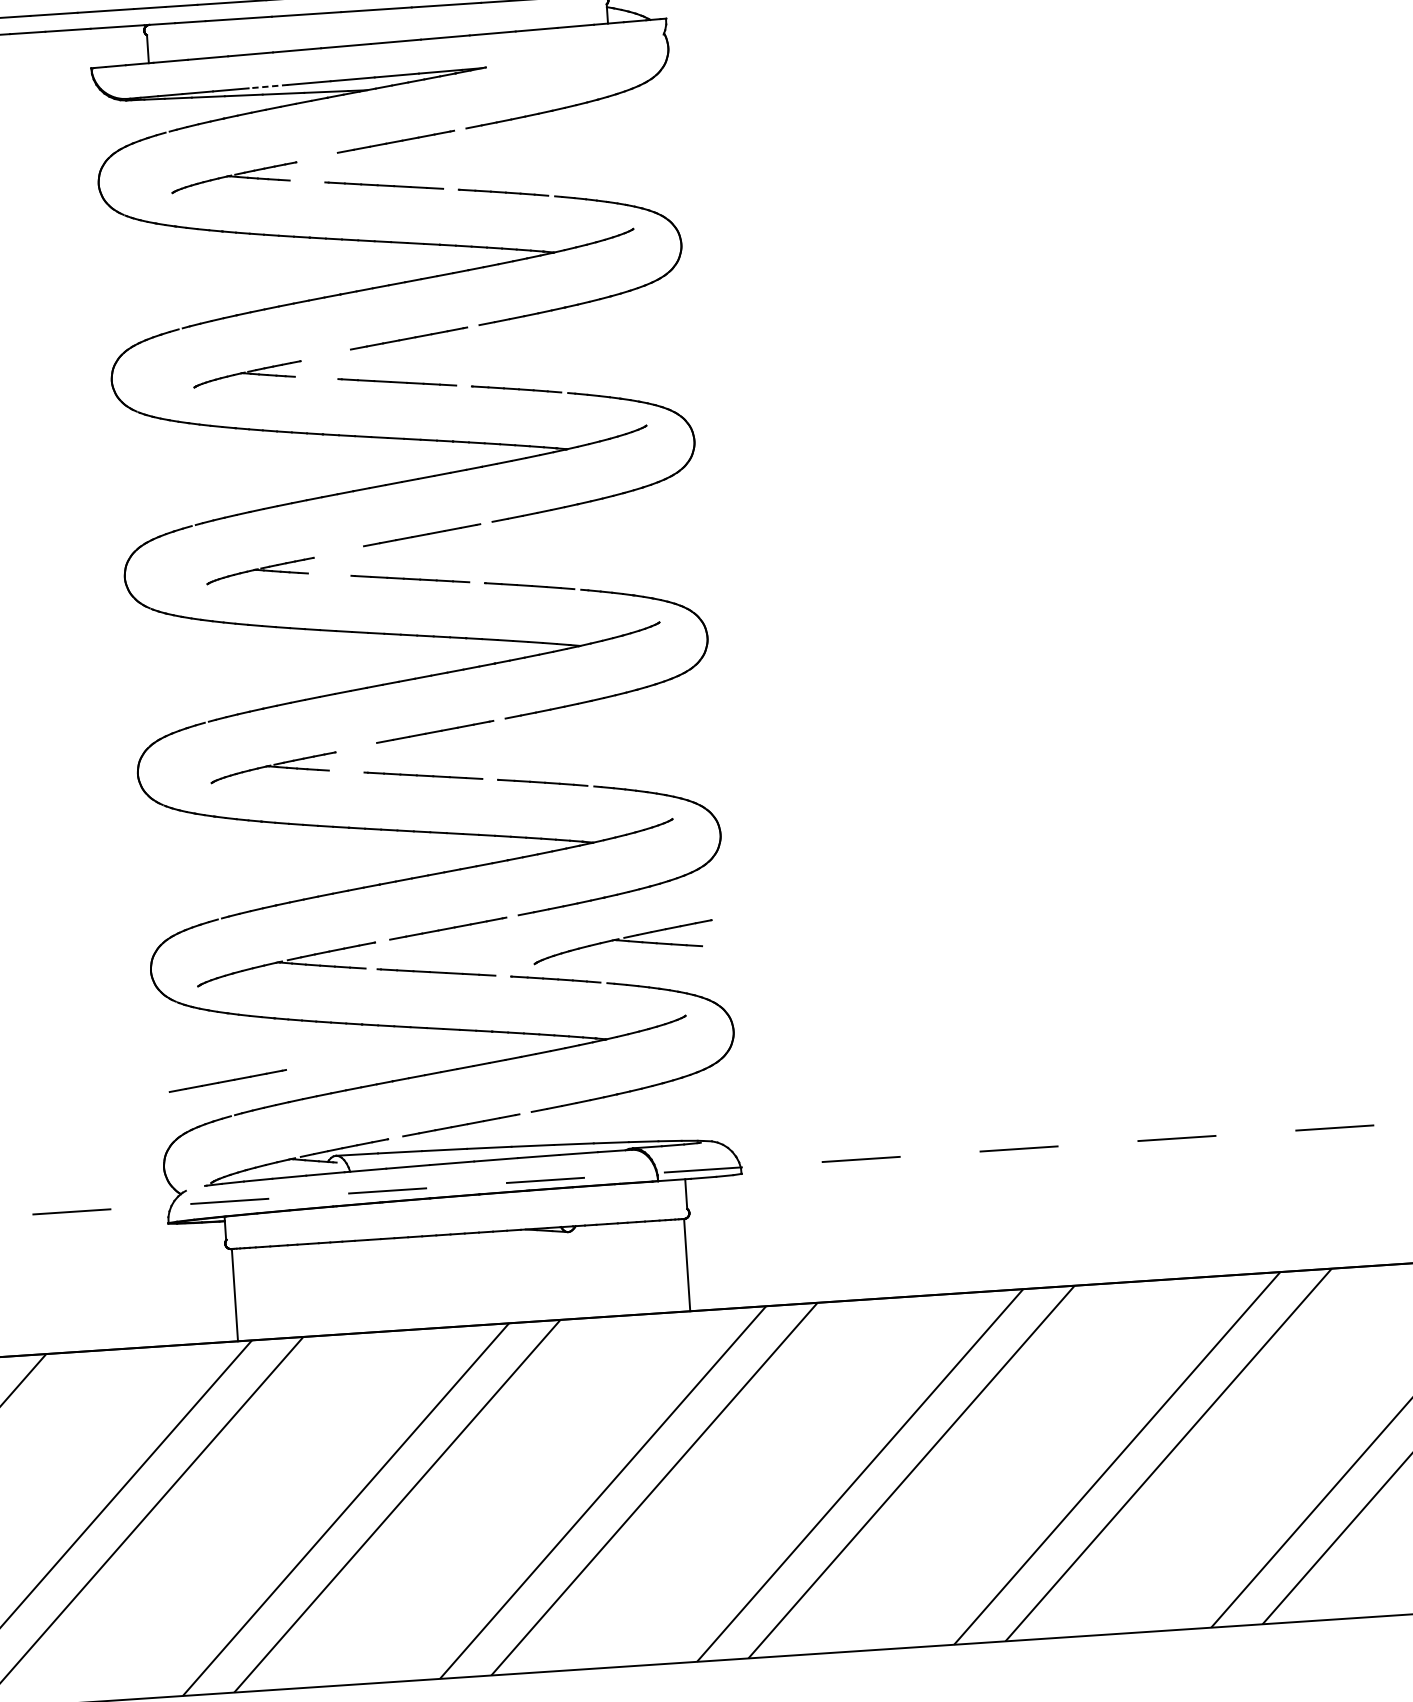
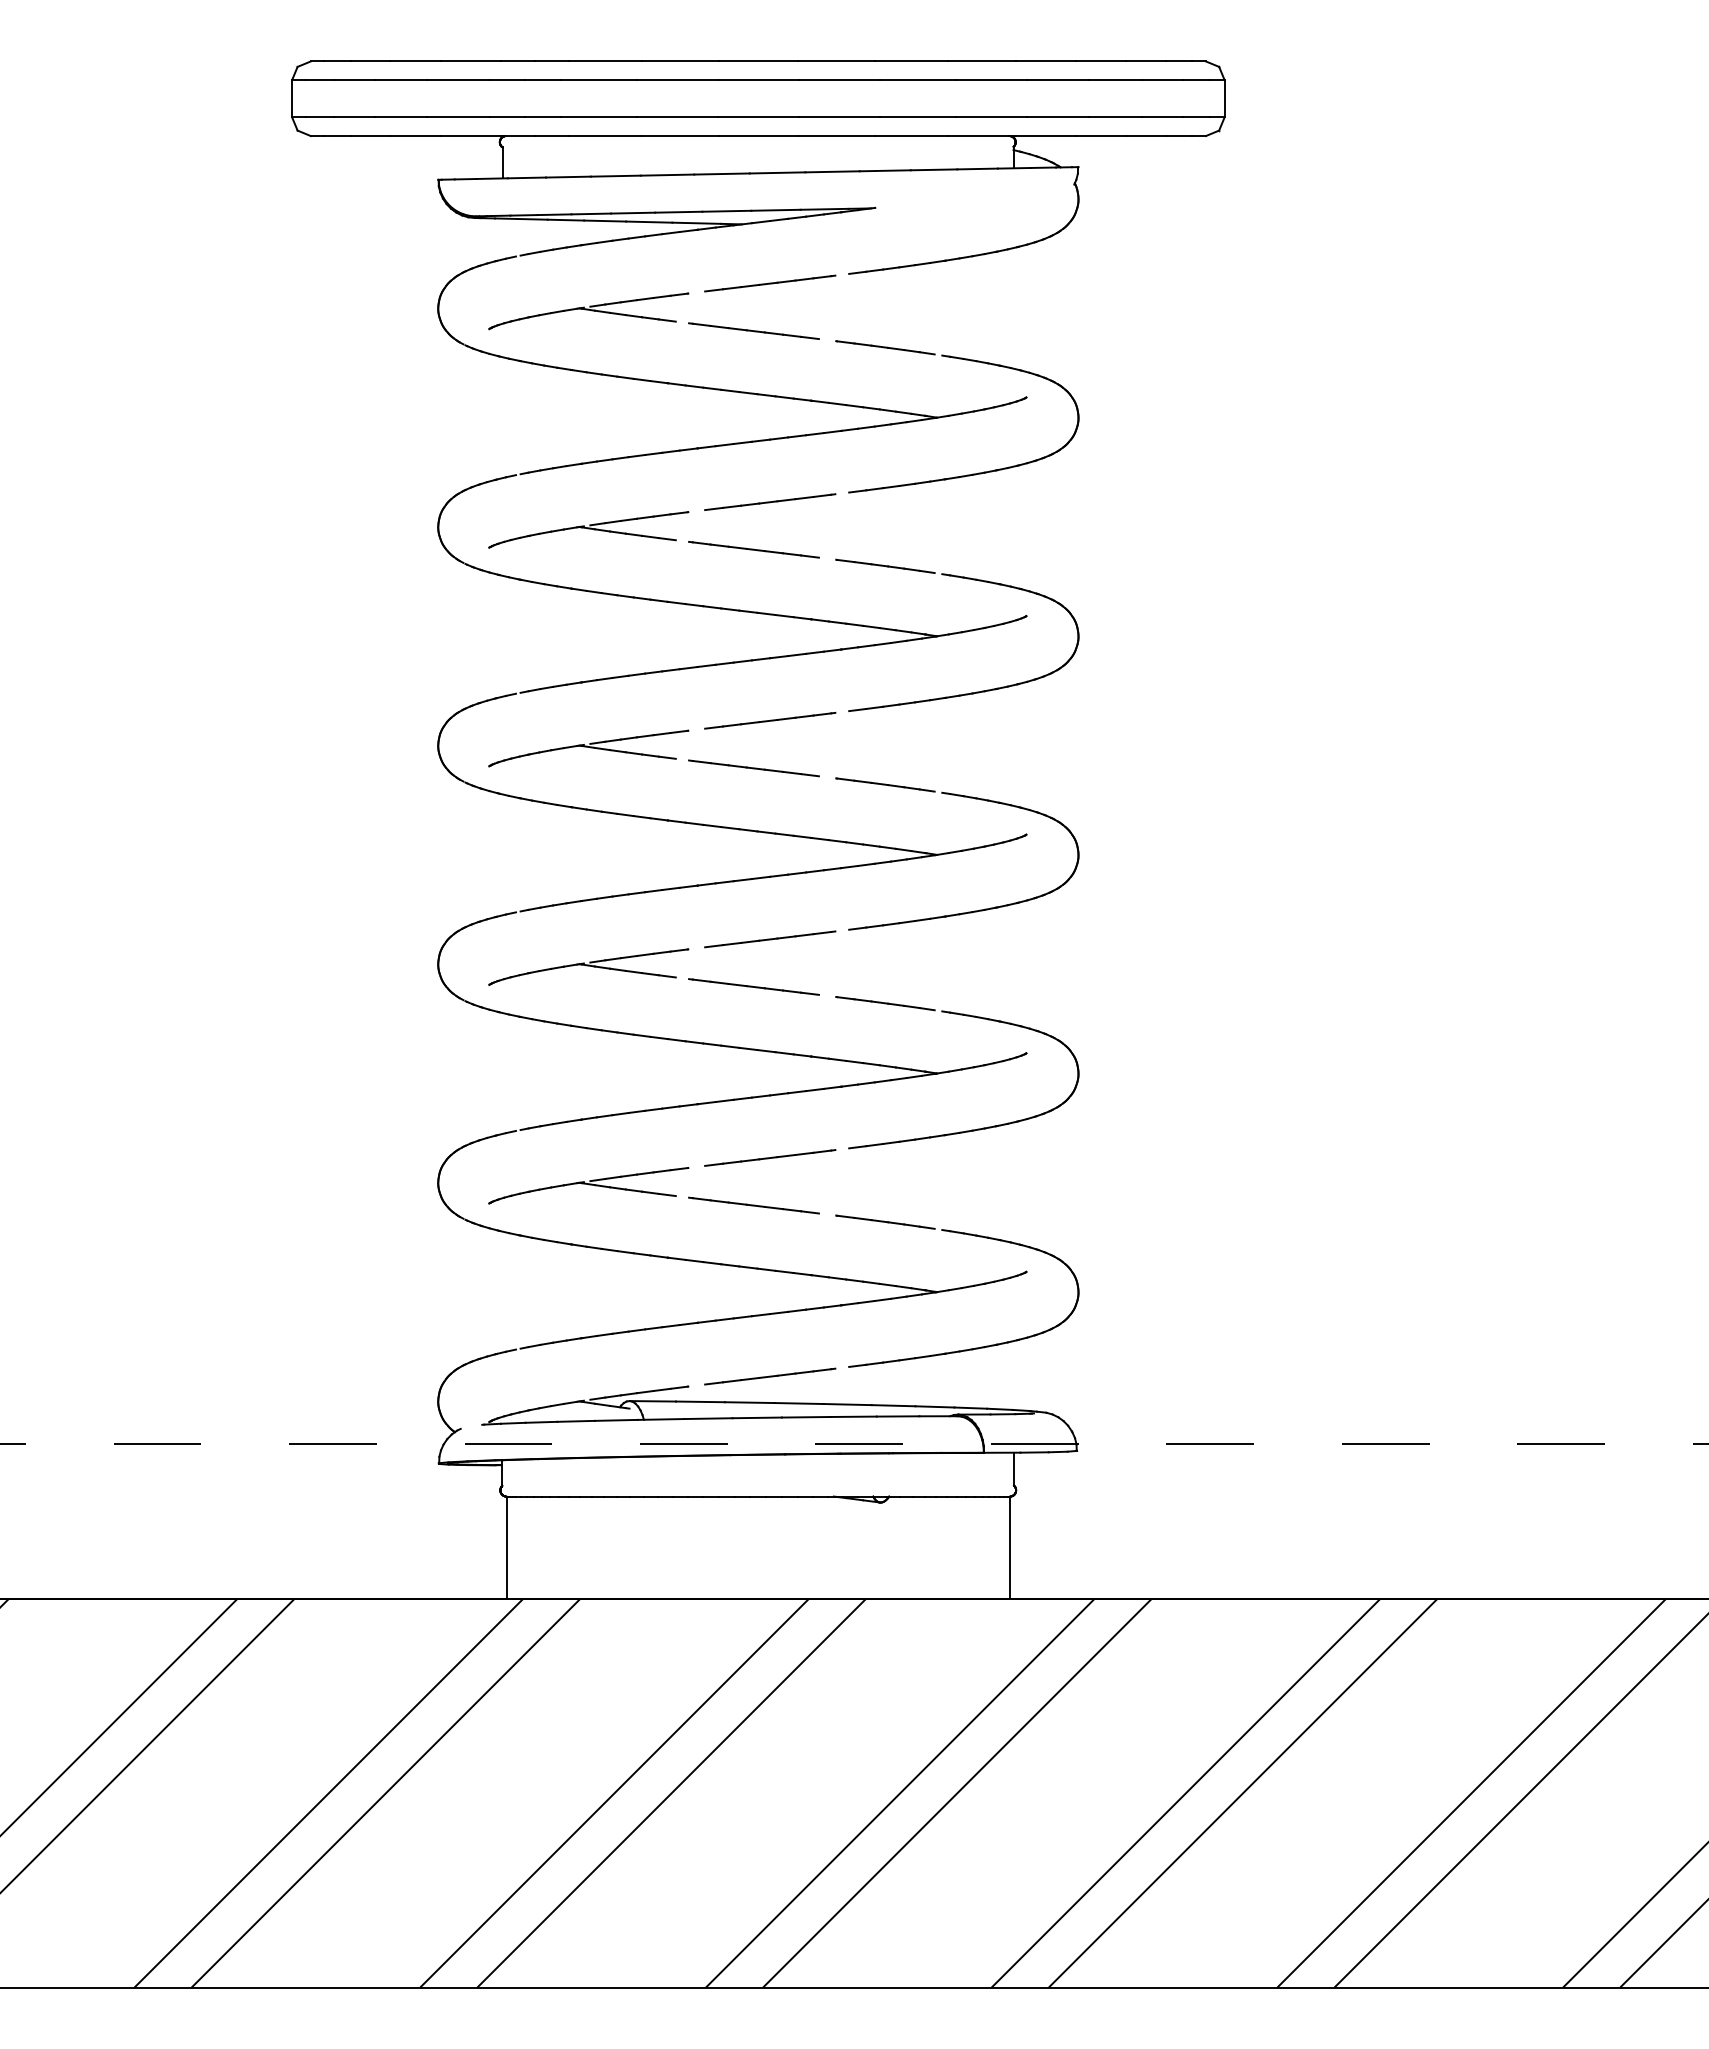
line: (267, 87) -> (632, 213), dashed -> solid
part: (234, 177) -> (588, 311), size x1.43
part: (247, 373) -> (588, 529), size x1.67
part: (260, 571) -> (588, 748), size x1.67
part: (273, 767) -> (588, 966), size x1.43
part: (622, 941) -> (962, 1185), removed
line: (228, 1081) -> (515, 1310), removed

